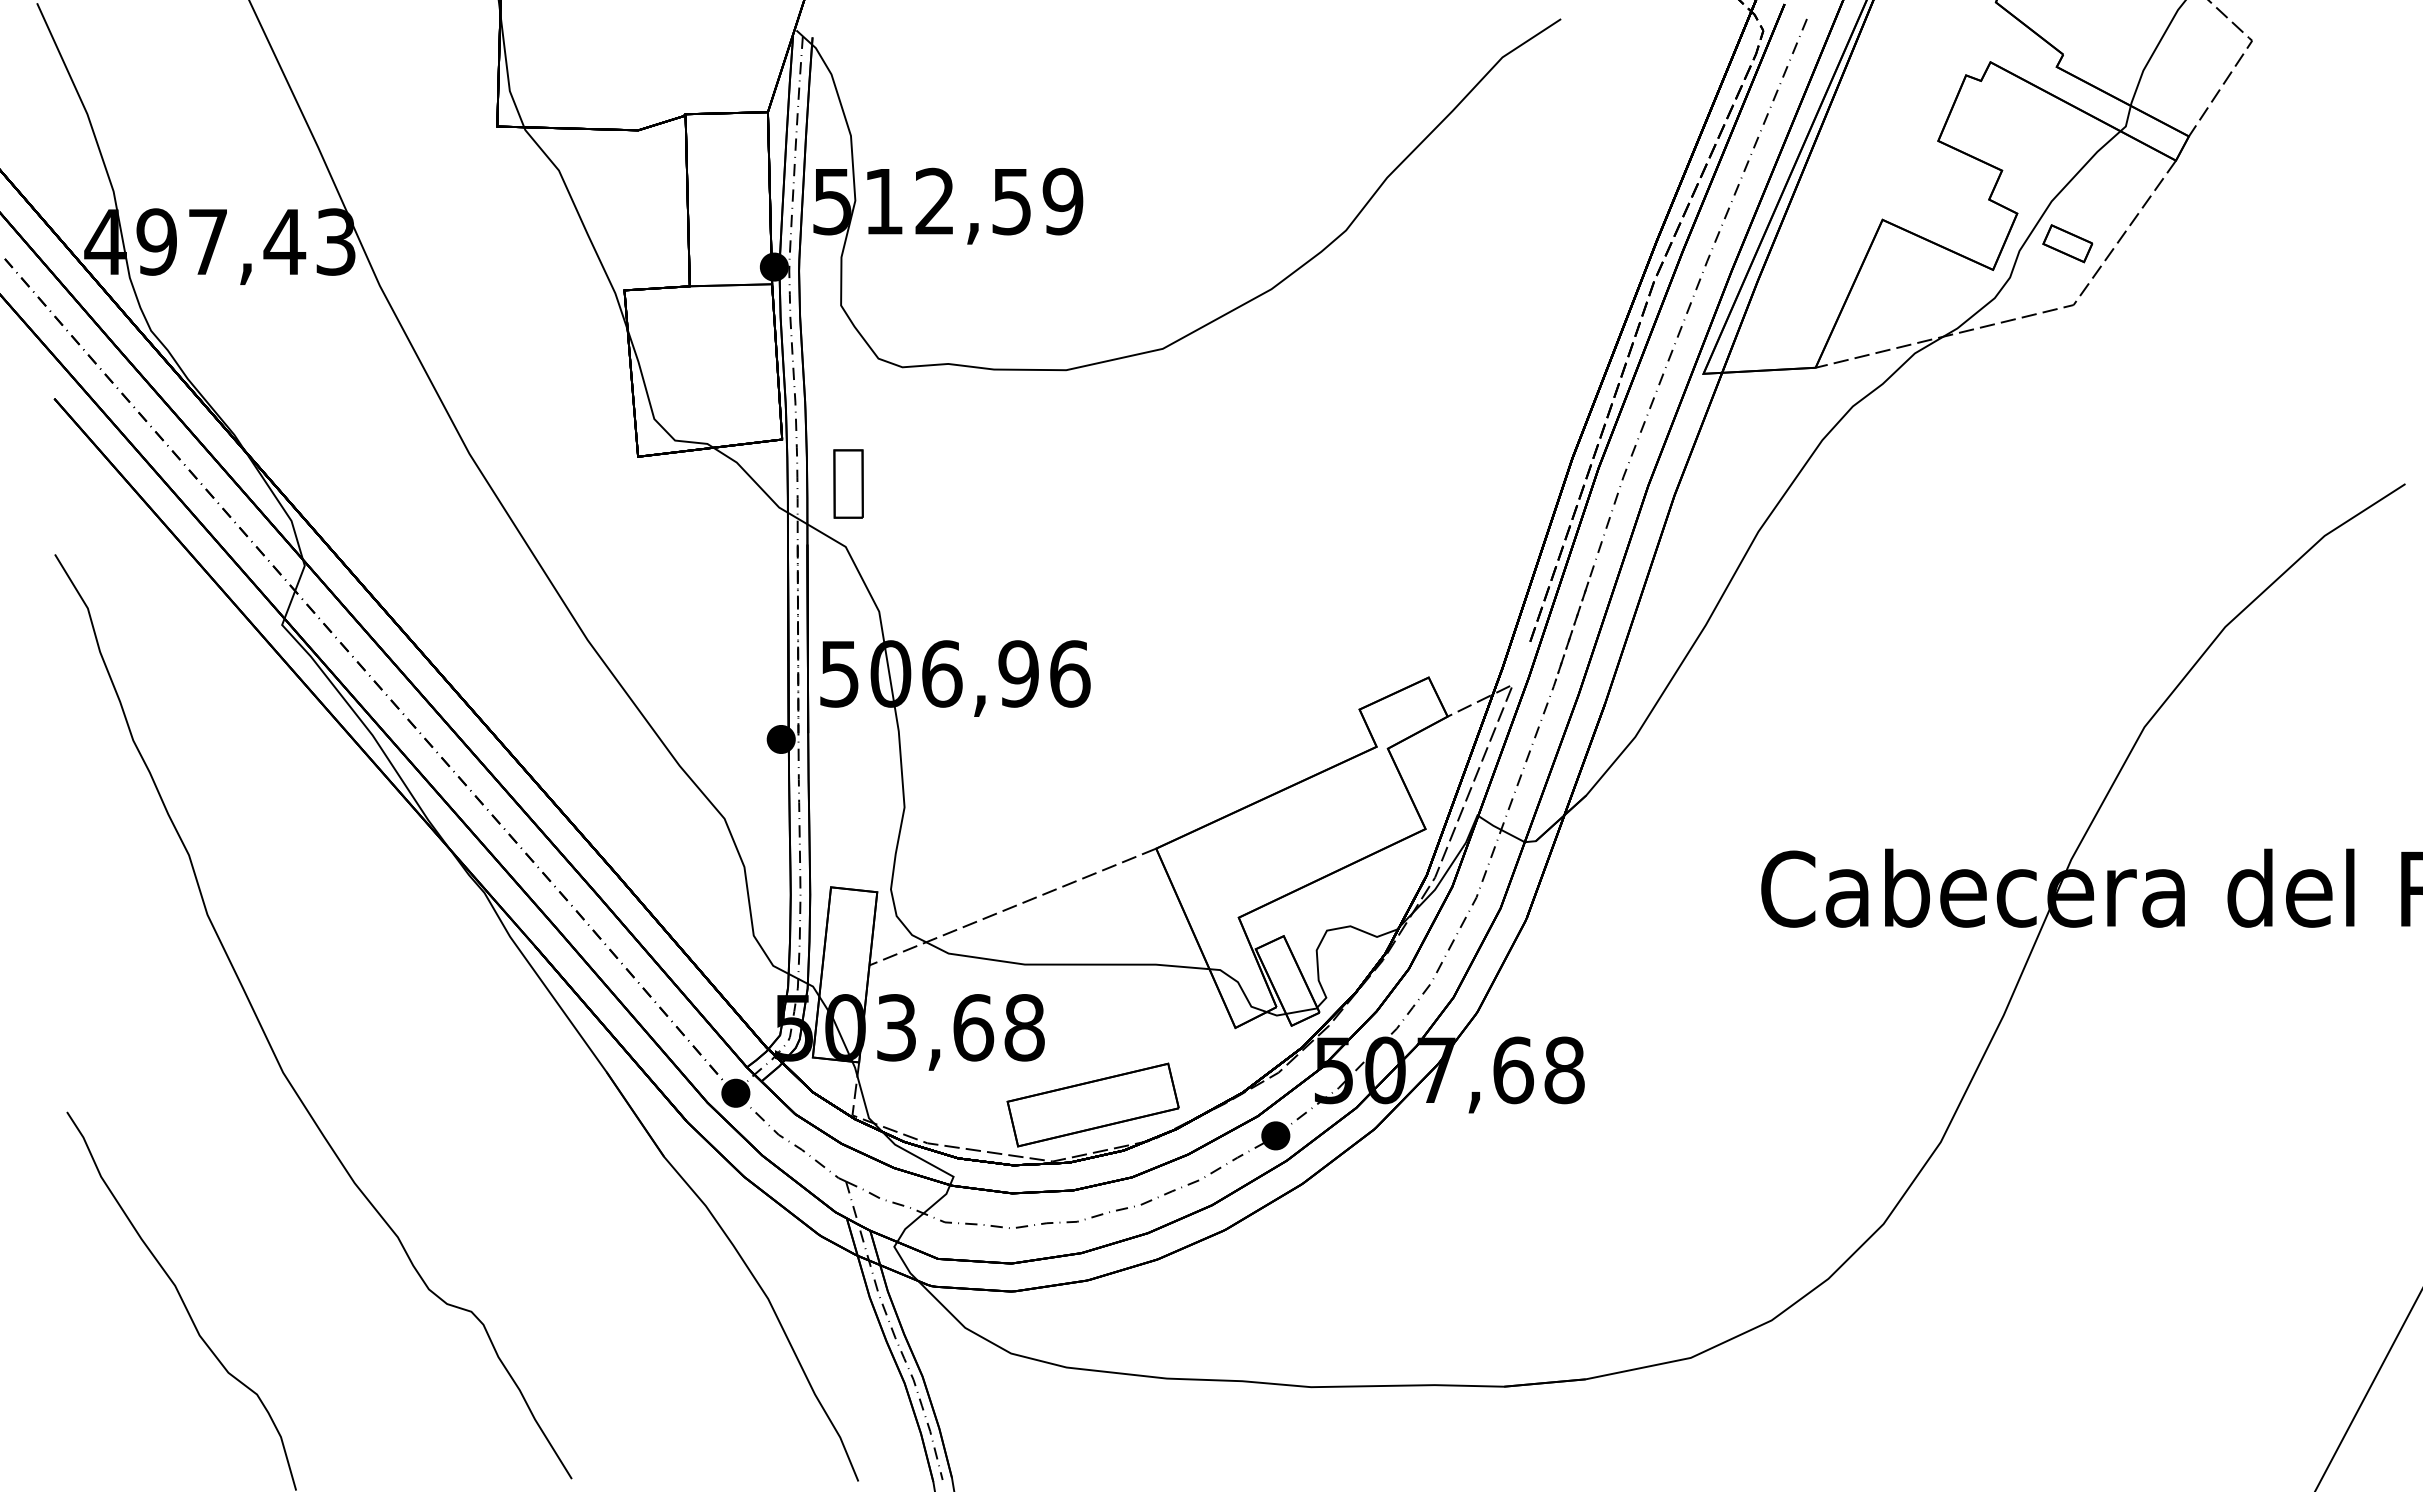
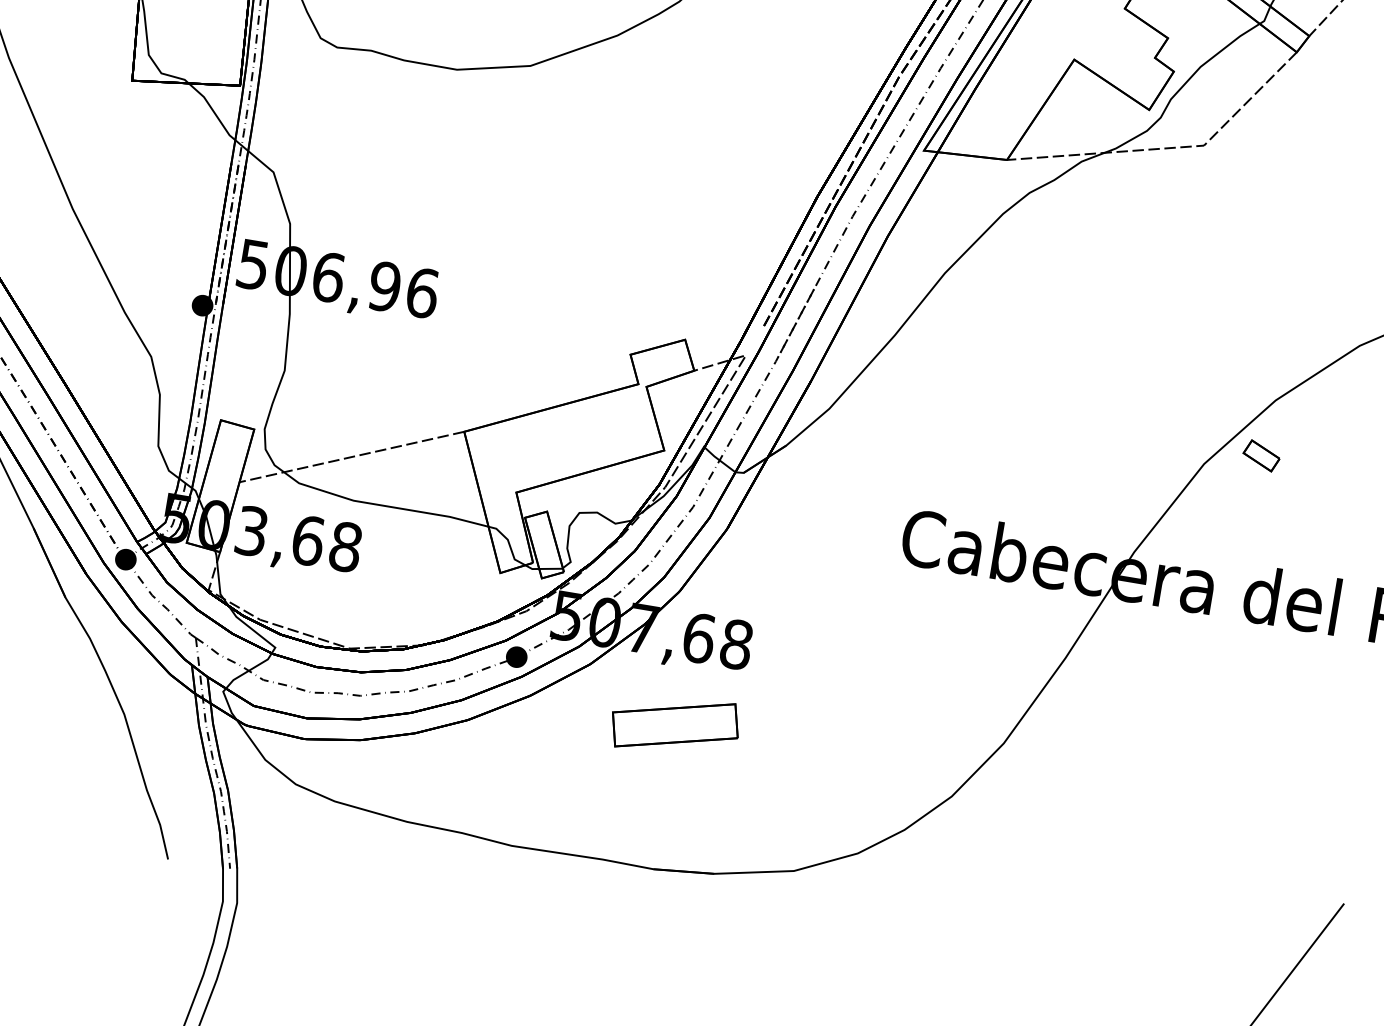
part: (2067, 243) -> (1261, 455), moved
part: (848, 483) -> (283, 126), removed
part: (1092, 1104) -> (674, 724), moved

